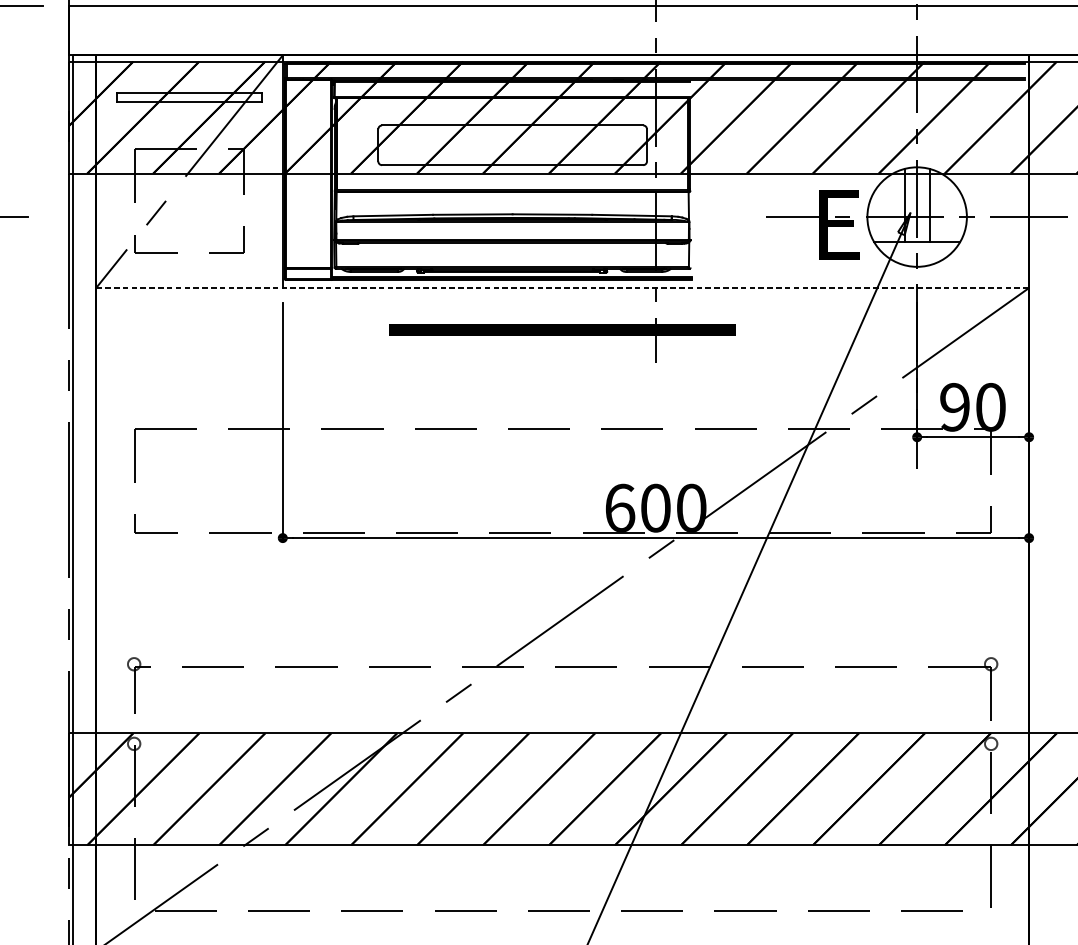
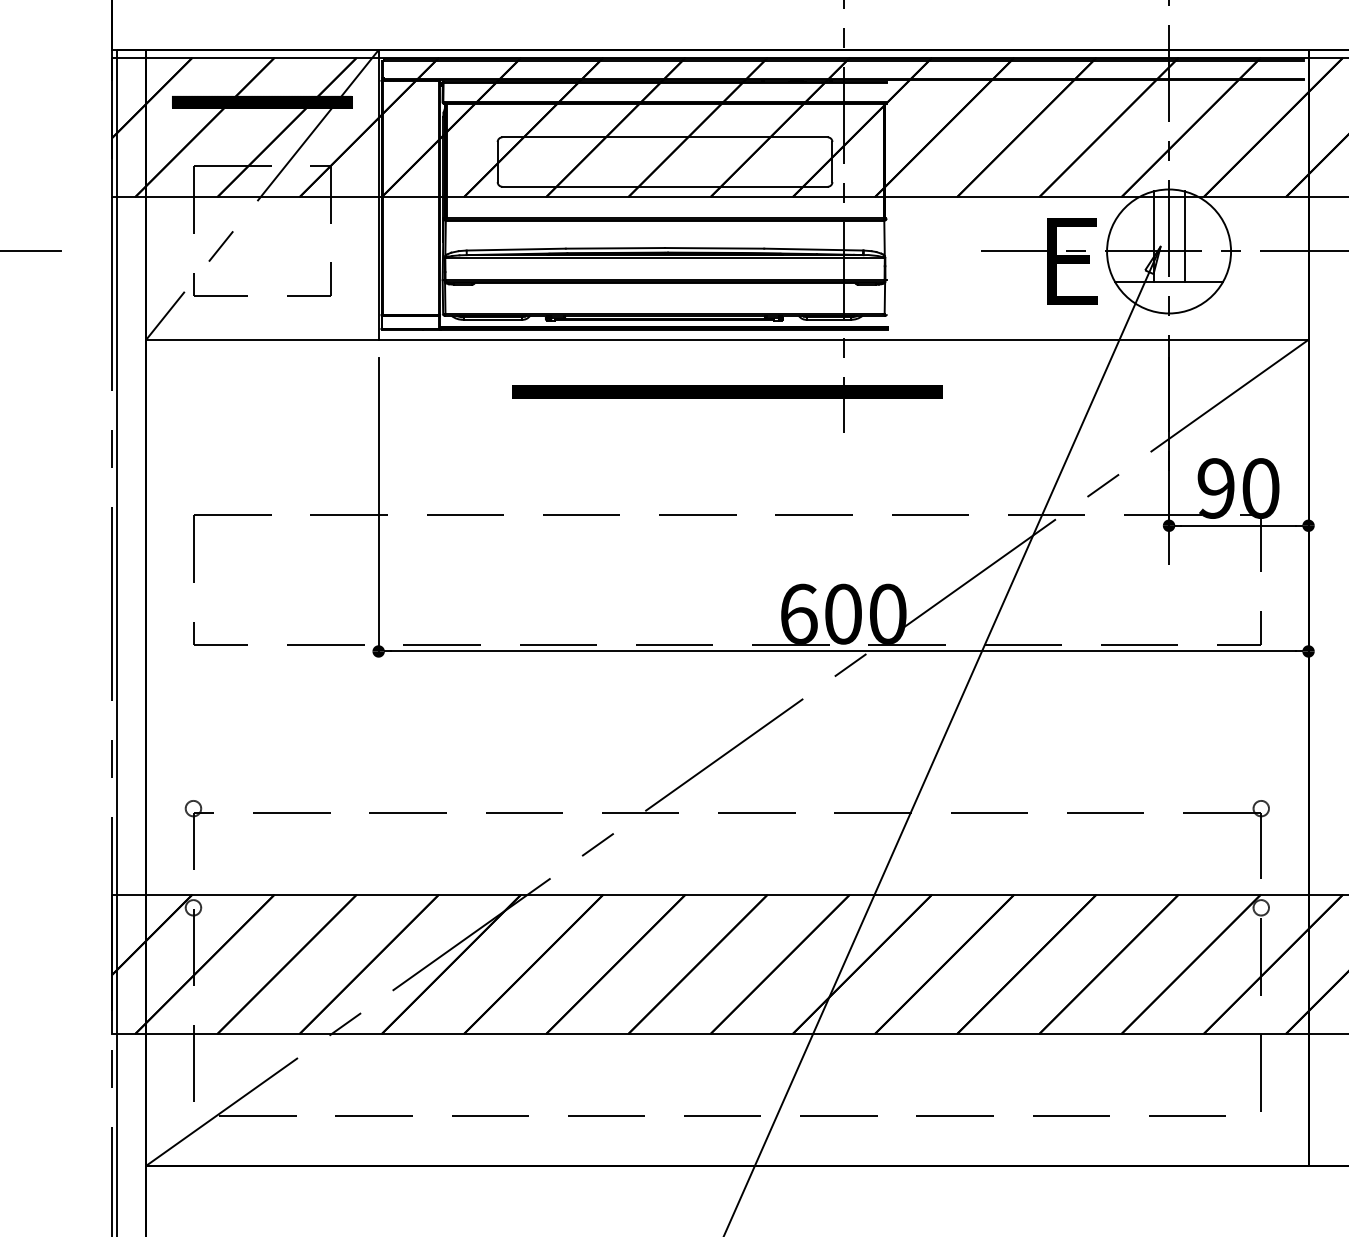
hatch: (189, 97) -> (262, 102), added
line: (562, 287) -> (727, 339), dashed -> solid

